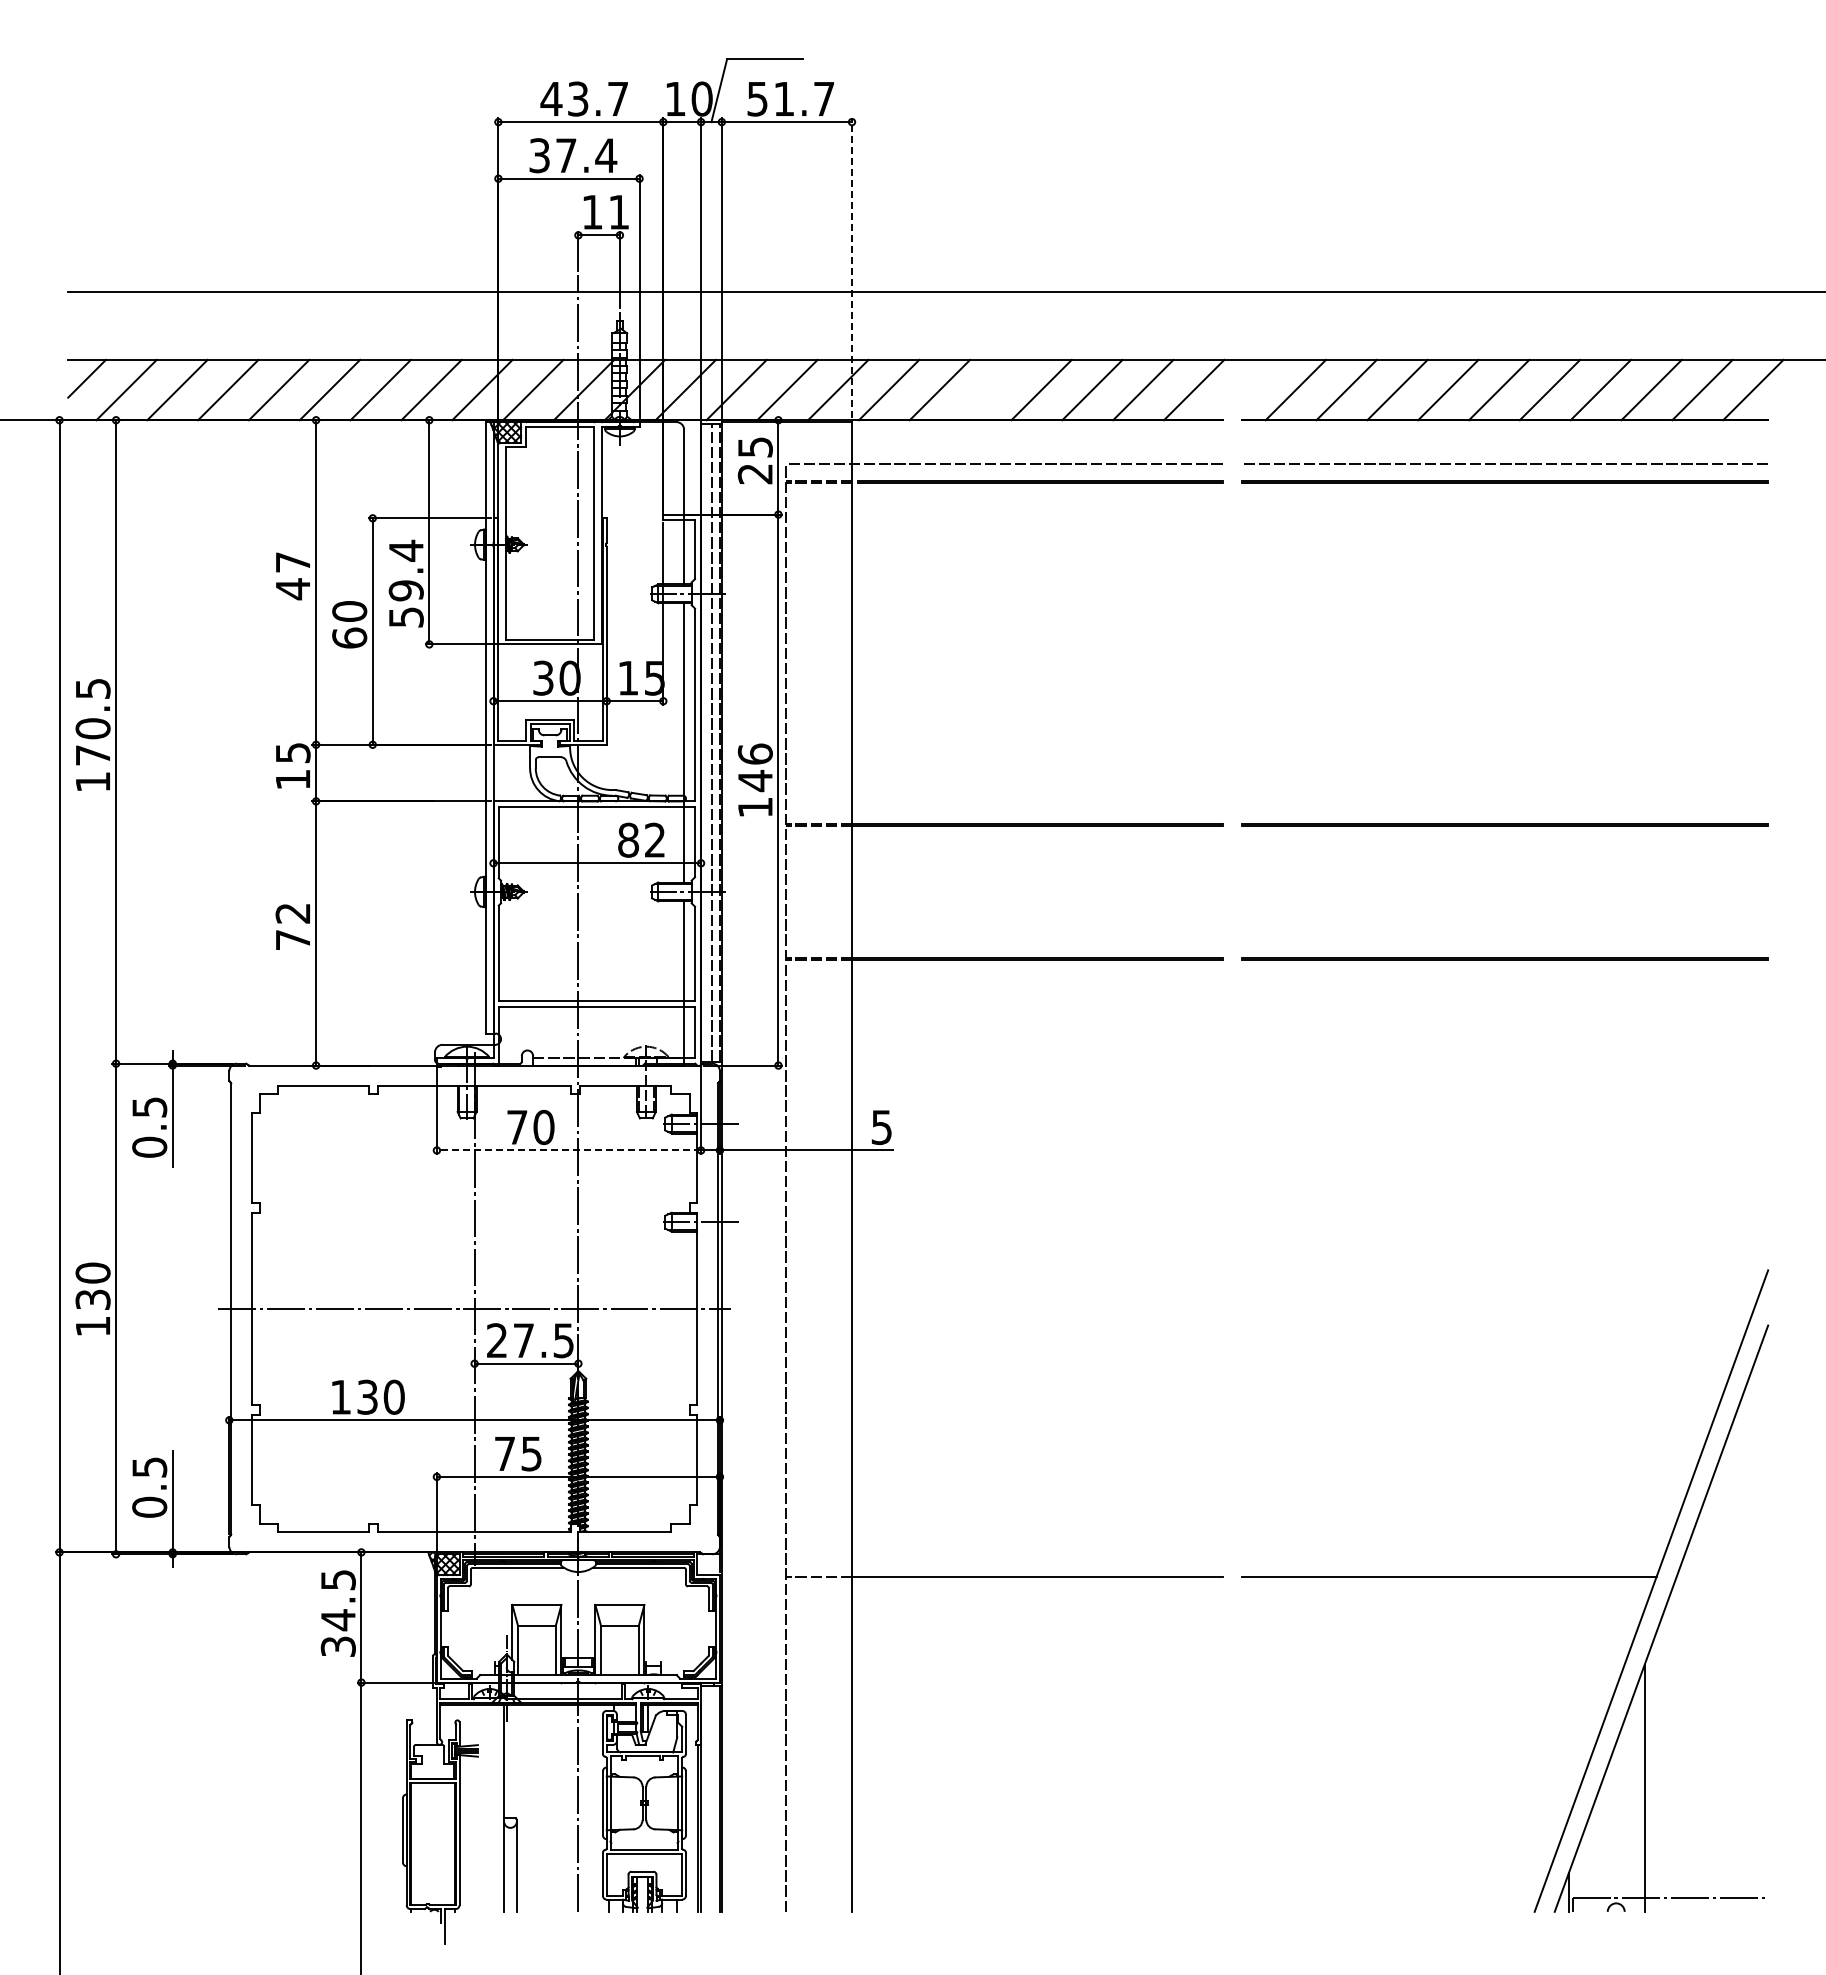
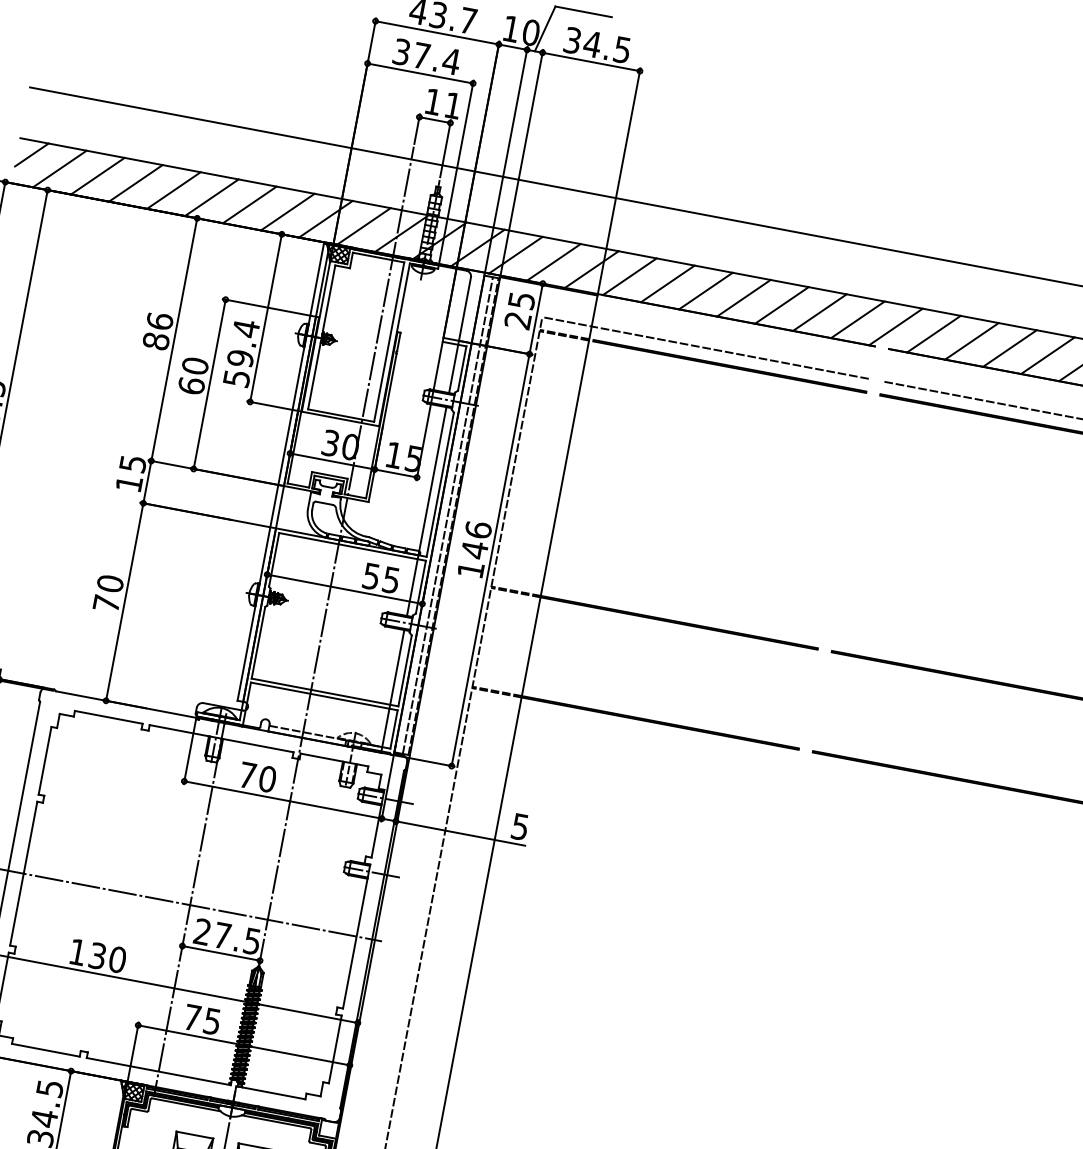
text: (790, 98) -> (597, 44), 51.7 -> 34.5
line: (852, 267) -> (619, 179), dashed -> solid
line: (990, 389) -> (705, 290), added
line: (1244, 389) -> (895, 326), added
text: (292, 575) -> (157, 331), 47 -> 86
text: (641, 839) -> (381, 577), 82 -> 55
text: (292, 912) -> (110, 583), 72 -> 70
line: (568, 1150) -> (282, 799), dashed -> solid

